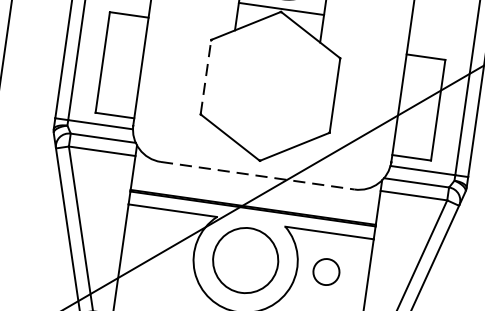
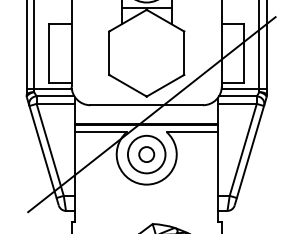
line: (206, 76) -> (109, 52), dashed -> solid
line: (259, 176) -> (147, 105), dashed -> solid
circle: (326, 271) -> (146, 154), moved

